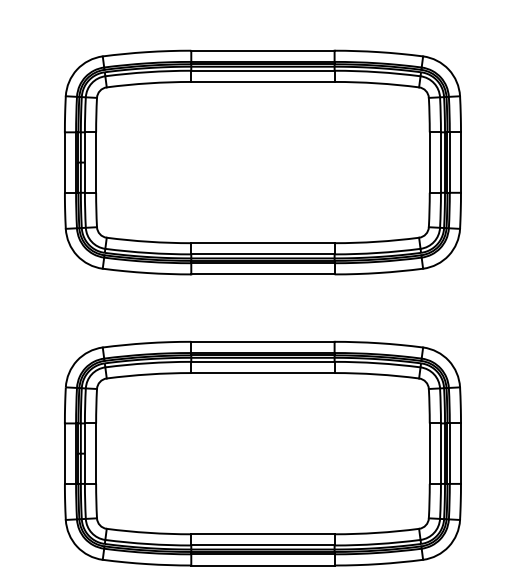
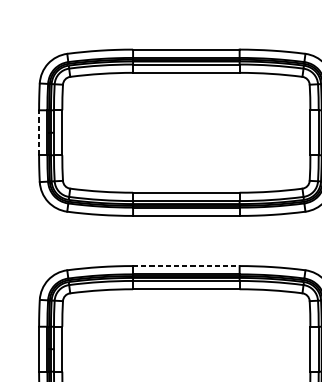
line: (64, 162) -> (38, 132), solid -> dashed
line: (262, 341) -> (186, 265), solid -> dashed

